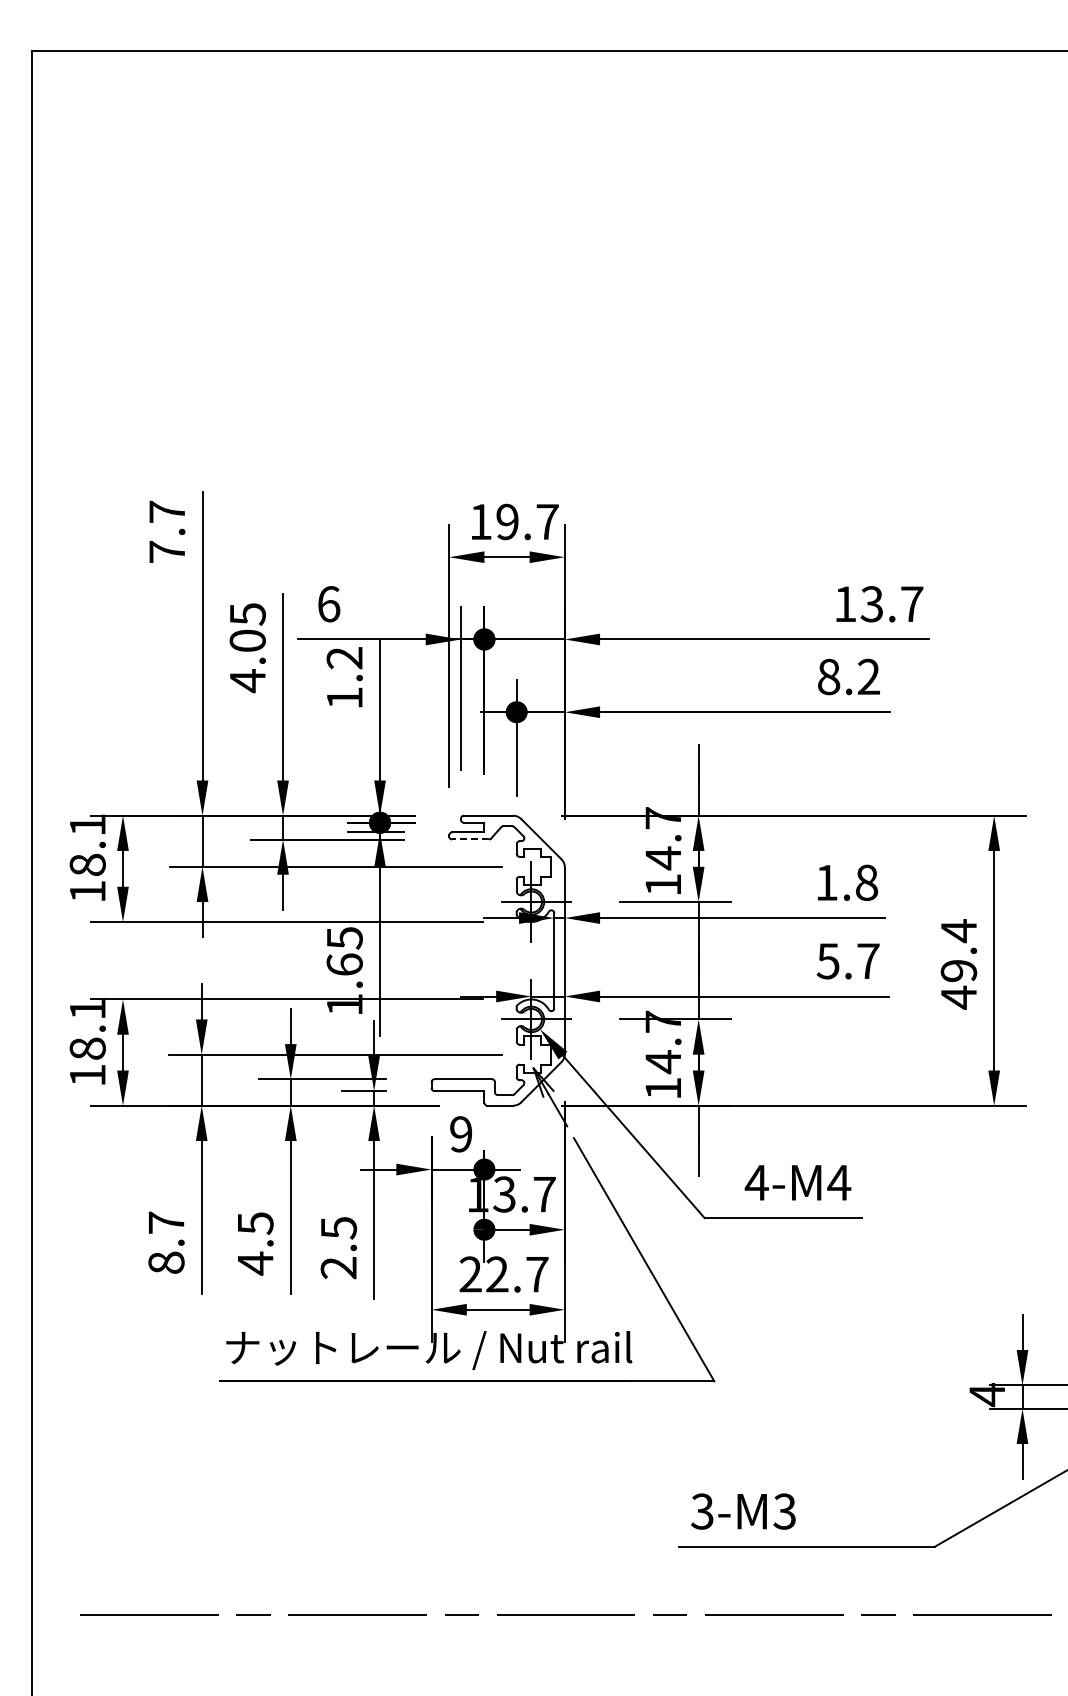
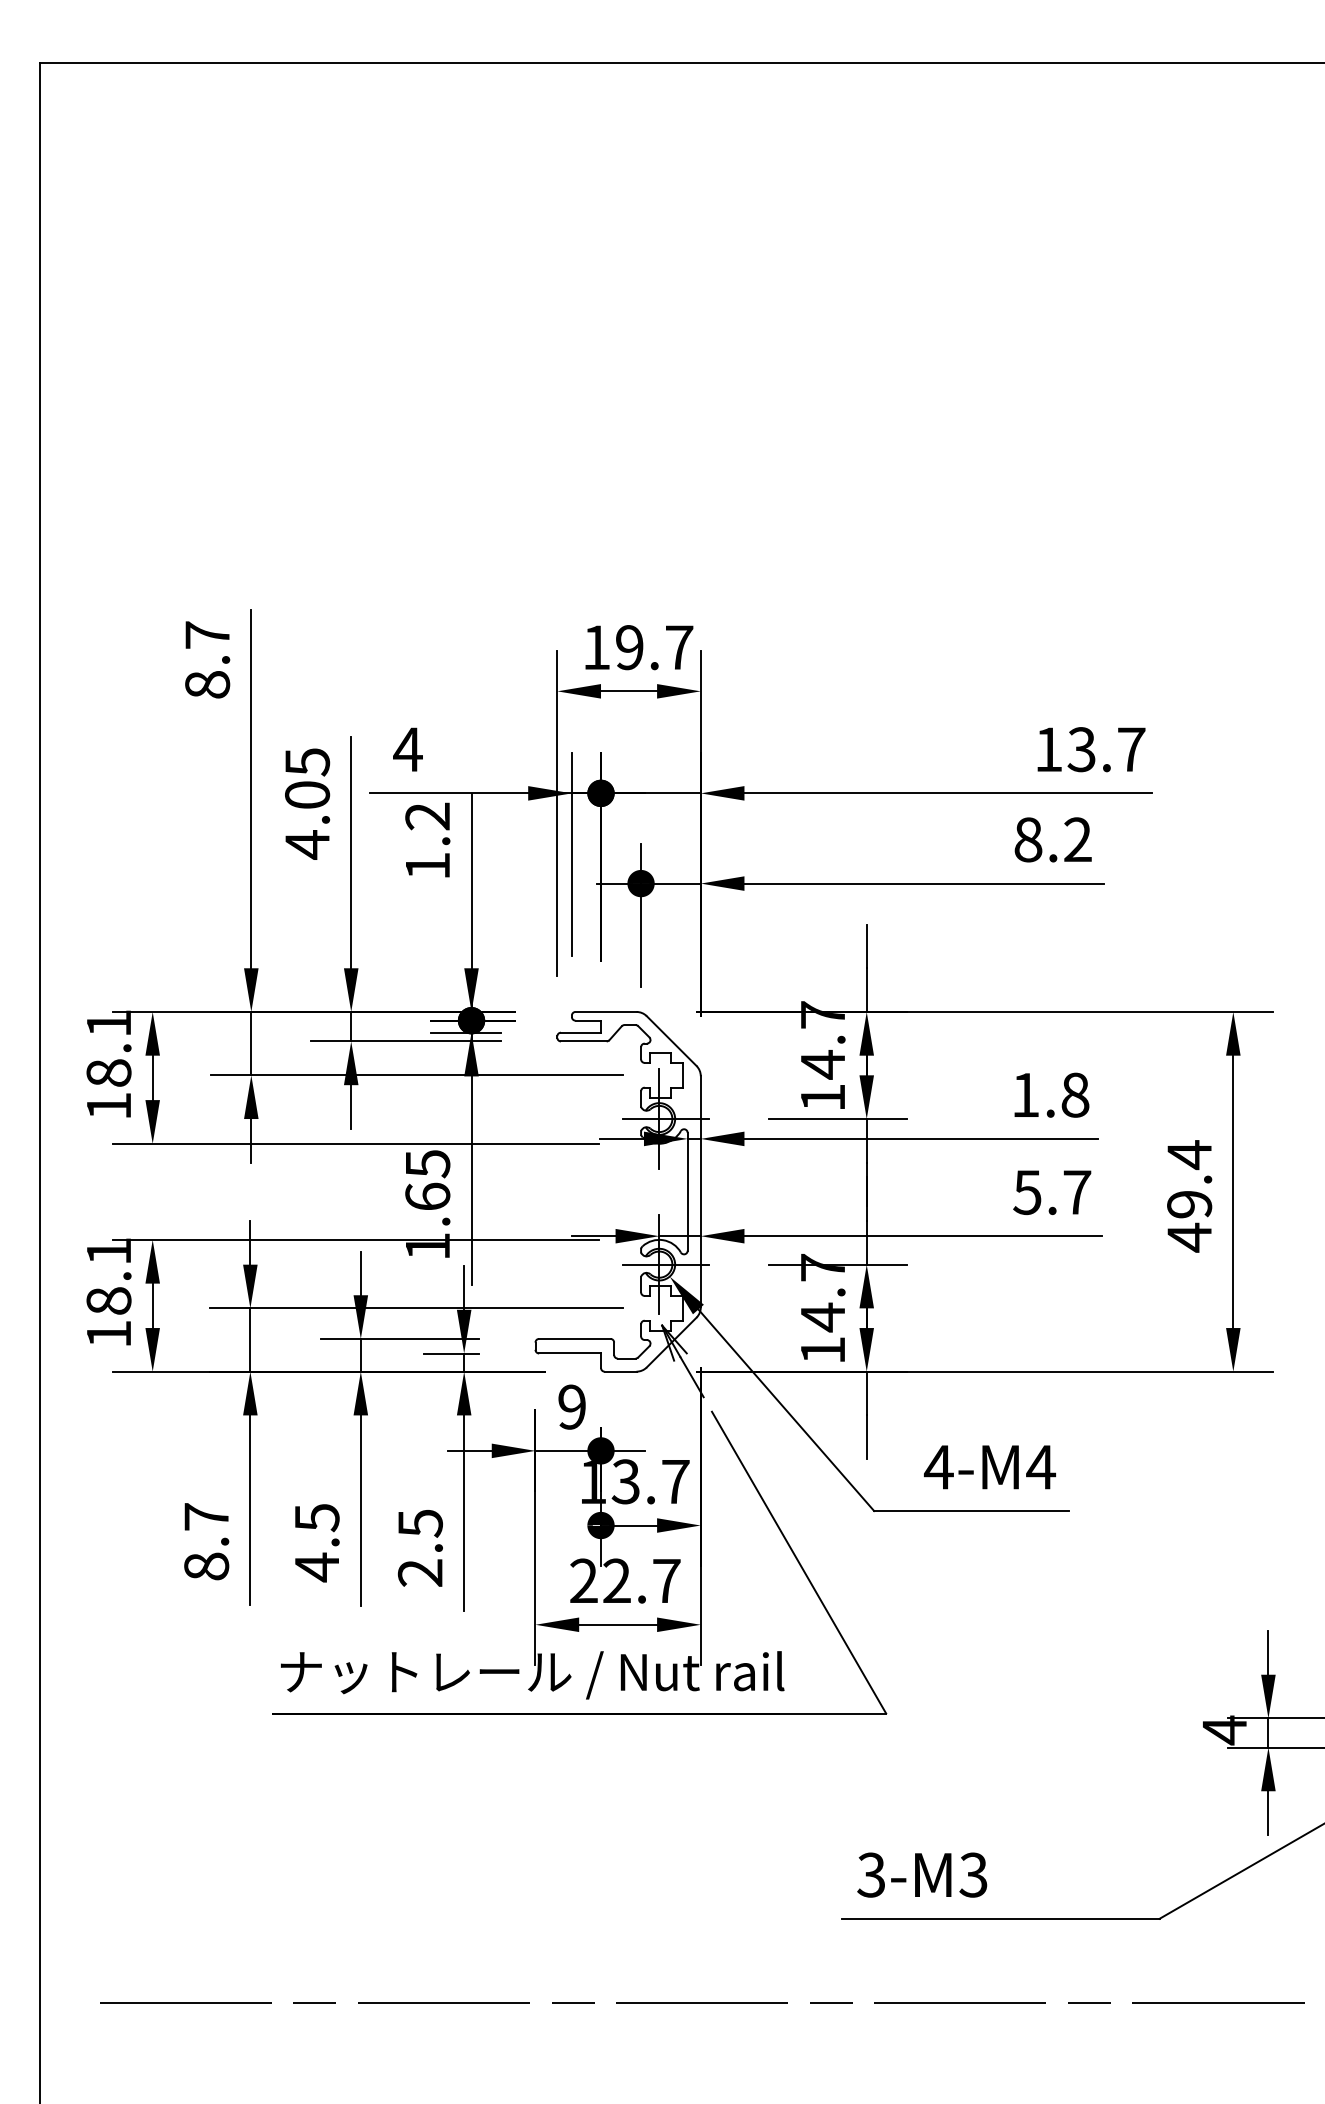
text: (167, 551) -> (207, 684), 7.7 -> 8.7
text: (328, 604) -> (407, 749), 6 -> 4
line: (470, 839) -> (583, 1041), dashed -> solid

